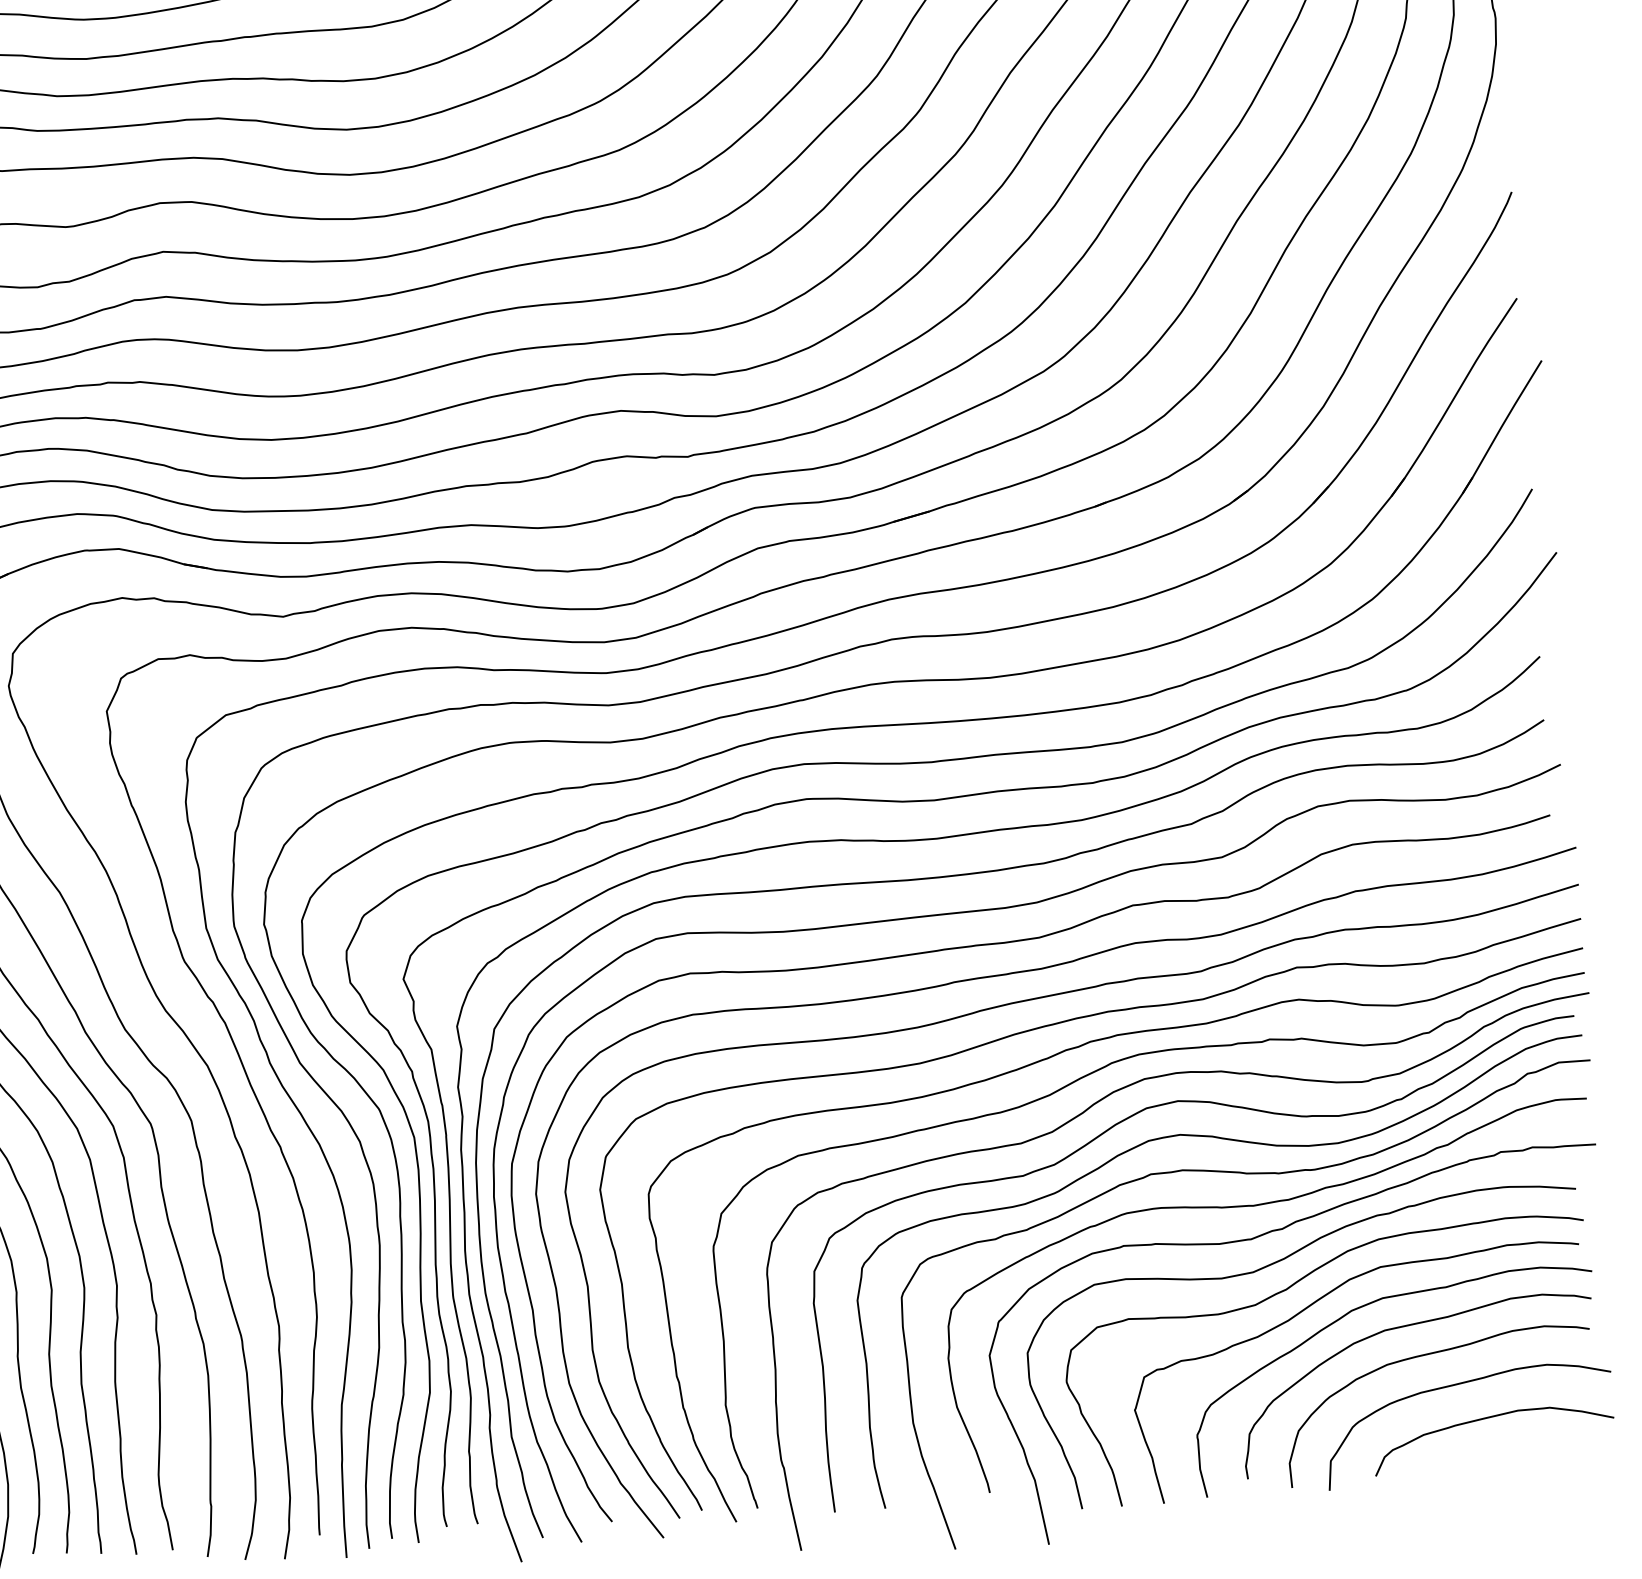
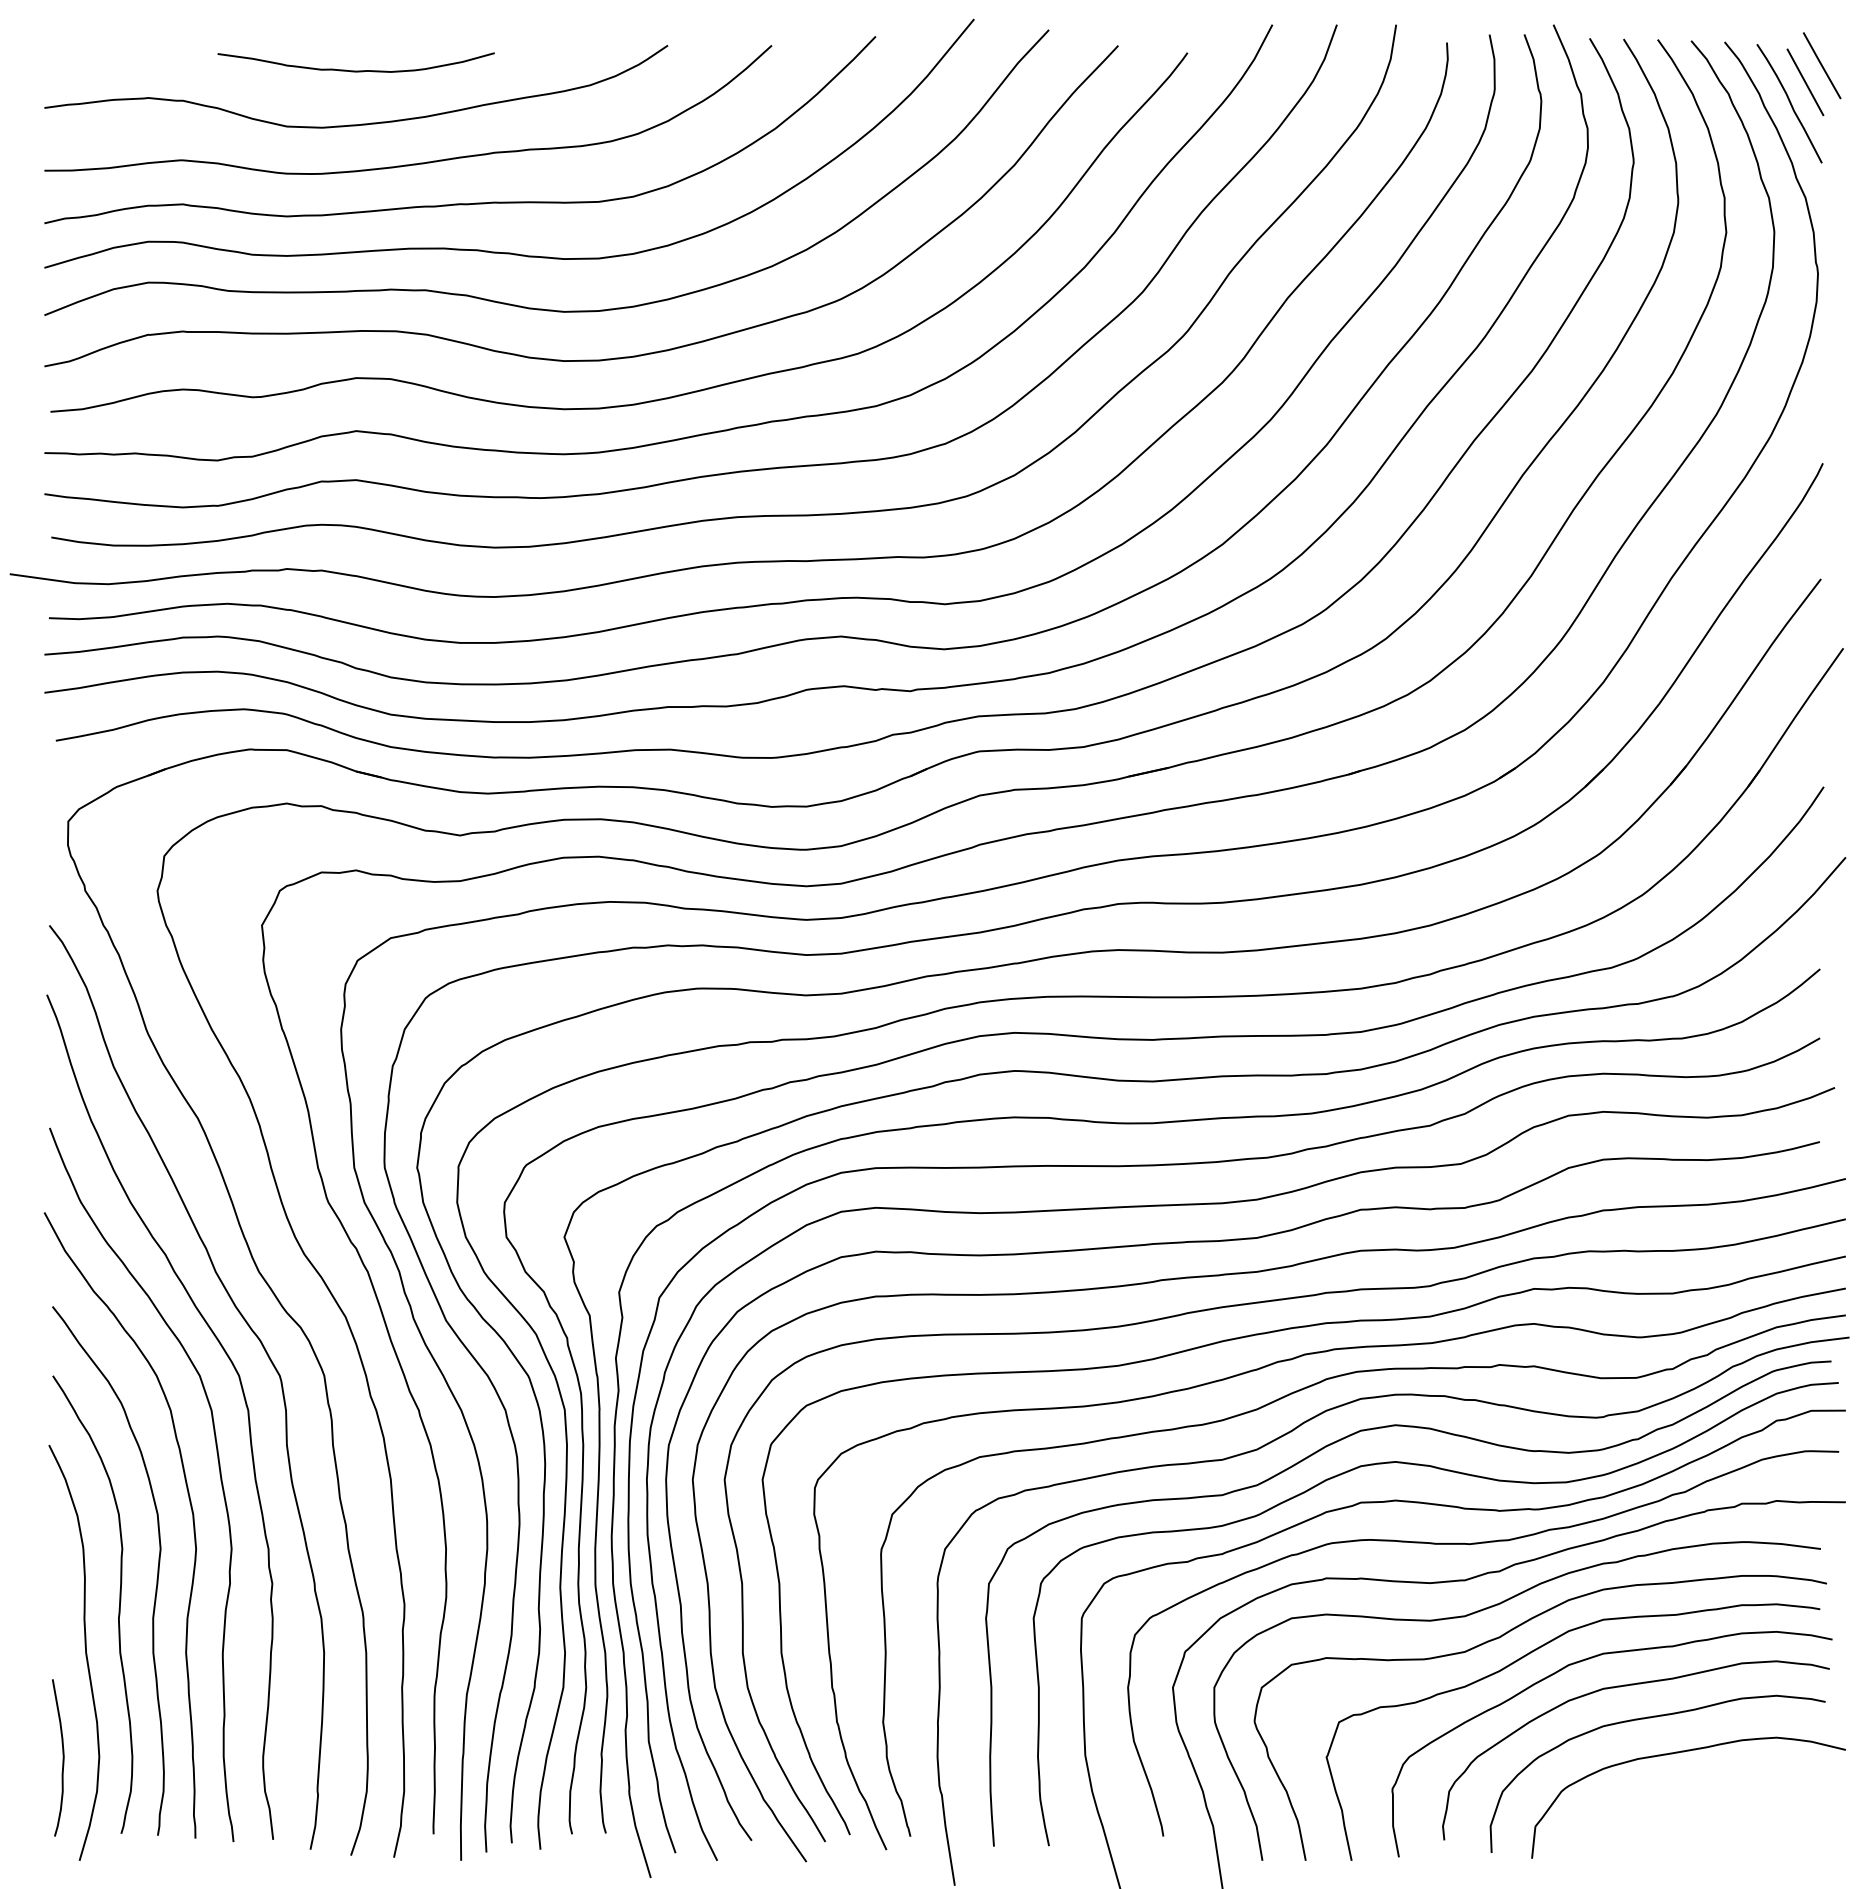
curve: (1491, 1418) -> (1712, 1791), removed

